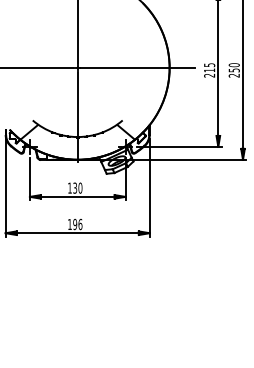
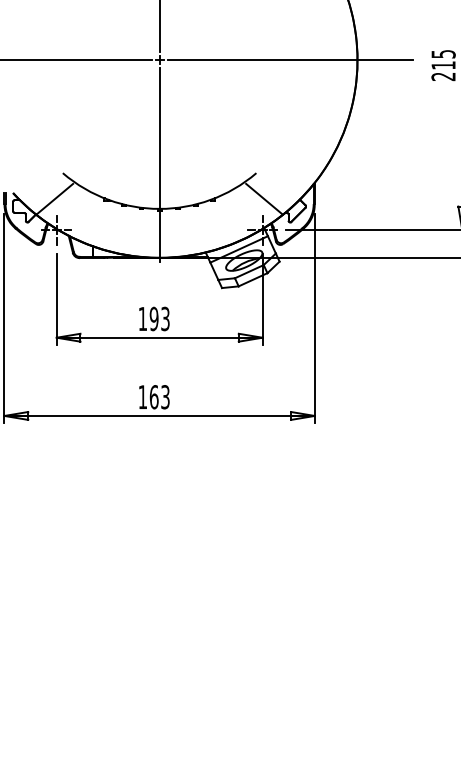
text: (77, 187) -> (159, 317), 130 -> 193
text: (77, 224) -> (159, 397), 196 -> 163

